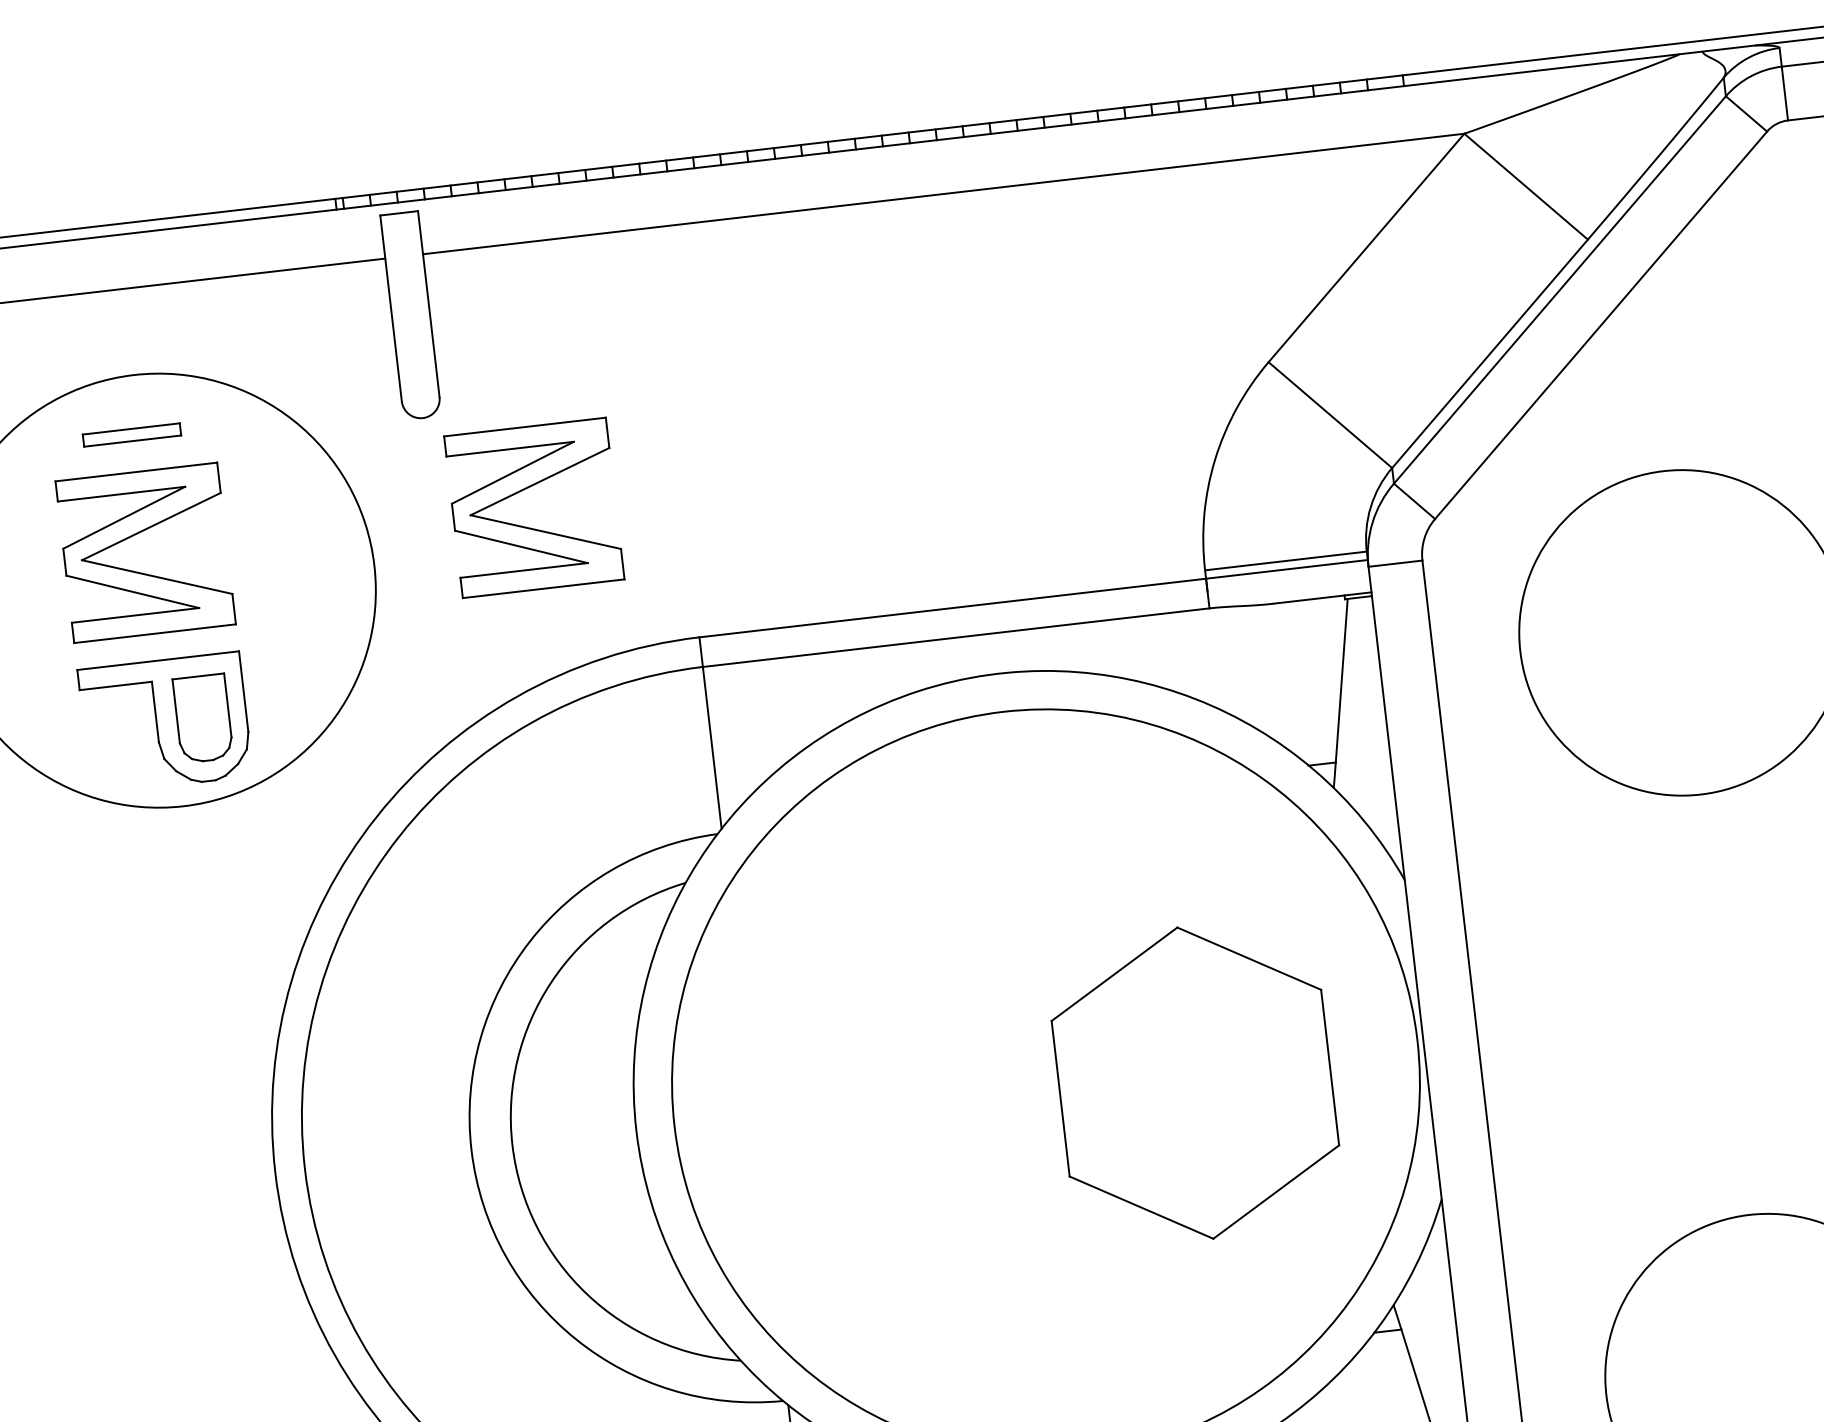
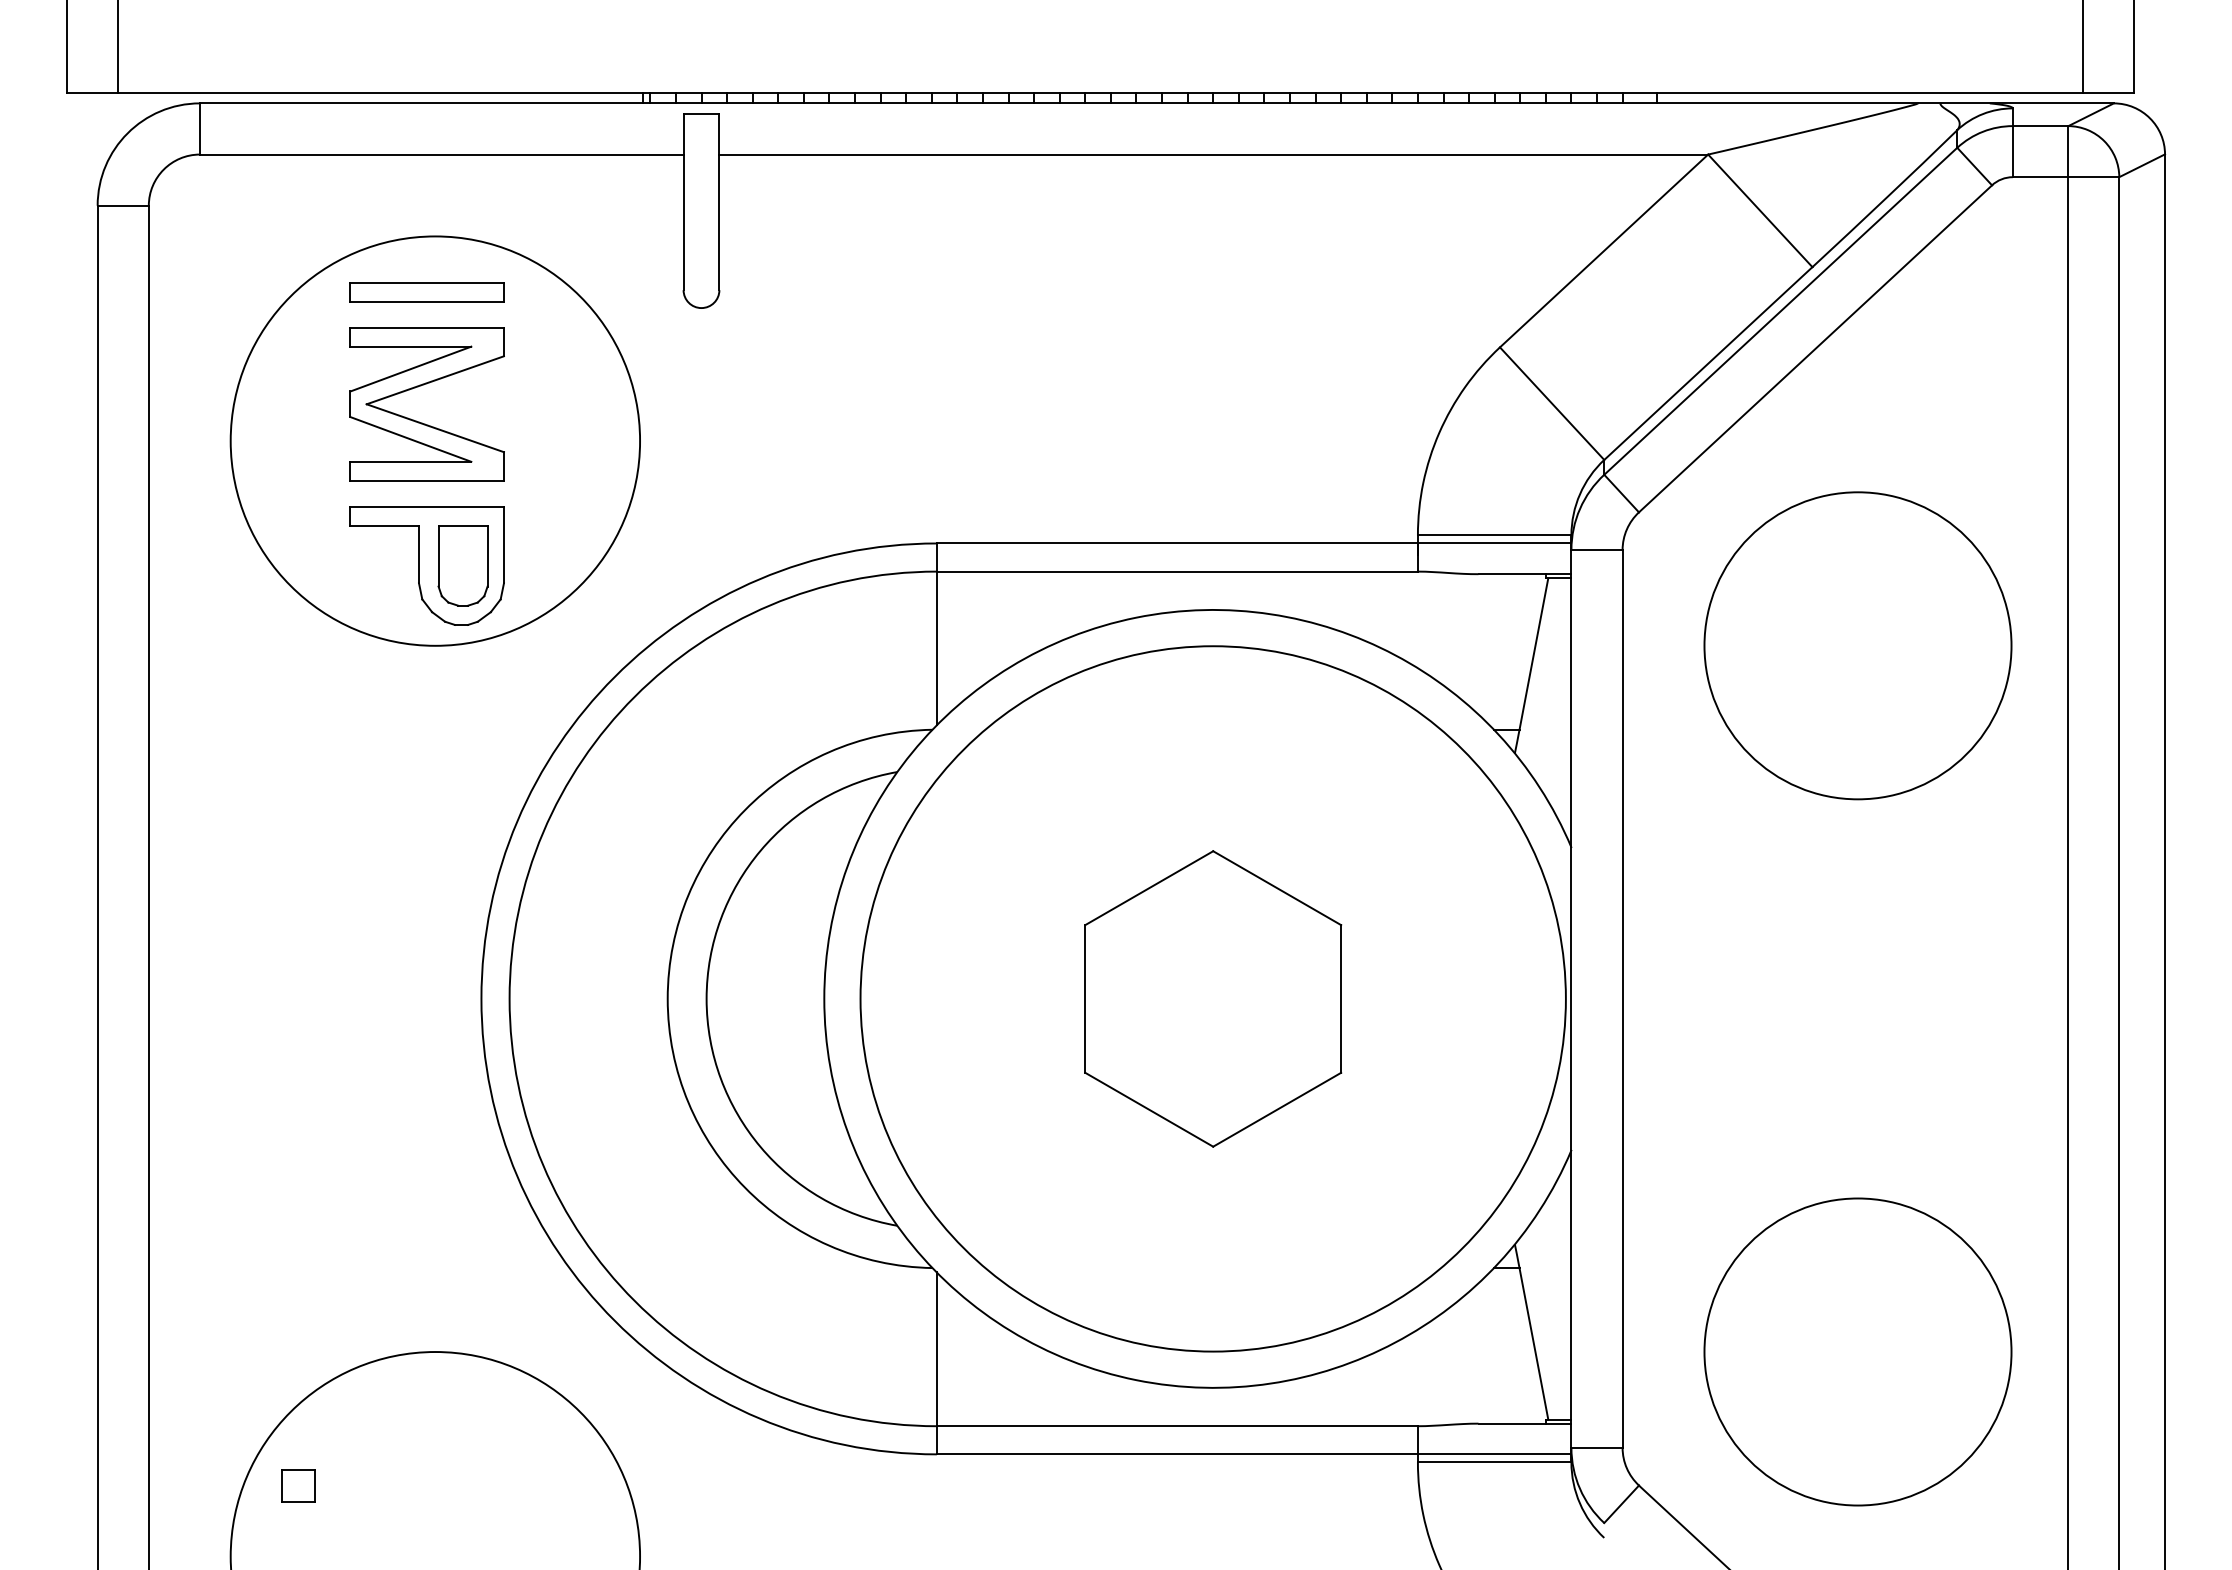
part: (131, 435) -> (426, 292), size x1.67
part: (528, 526) -> (788, 421), removed
part: (1195, 1082) -> (1213, 998), moved

